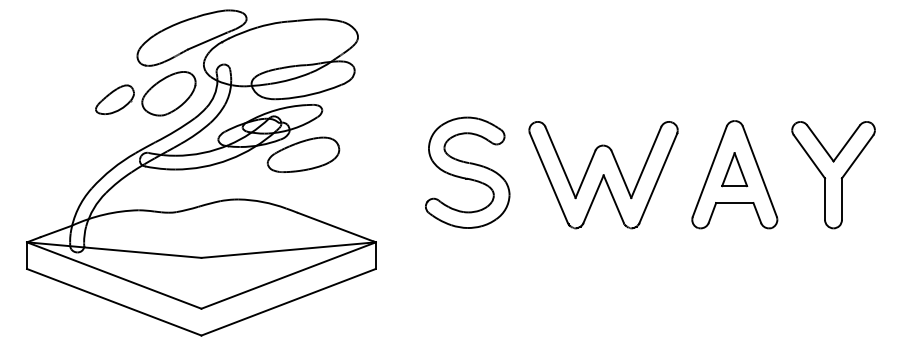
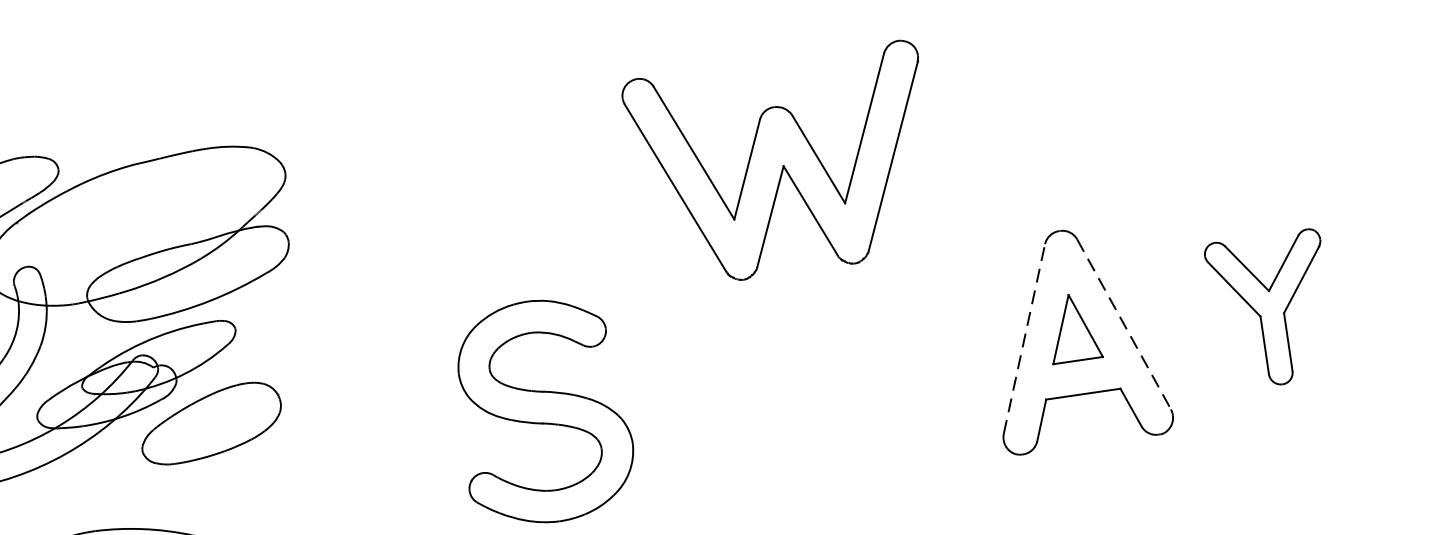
line: (709, 171) -> (1023, 338), solid -> dashed
line: (760, 172) -> (1125, 325), solid -> dashed
part: (603, 175) -> (783, 166), moved
part: (833, 175) -> (1271, 310), size x0.7

